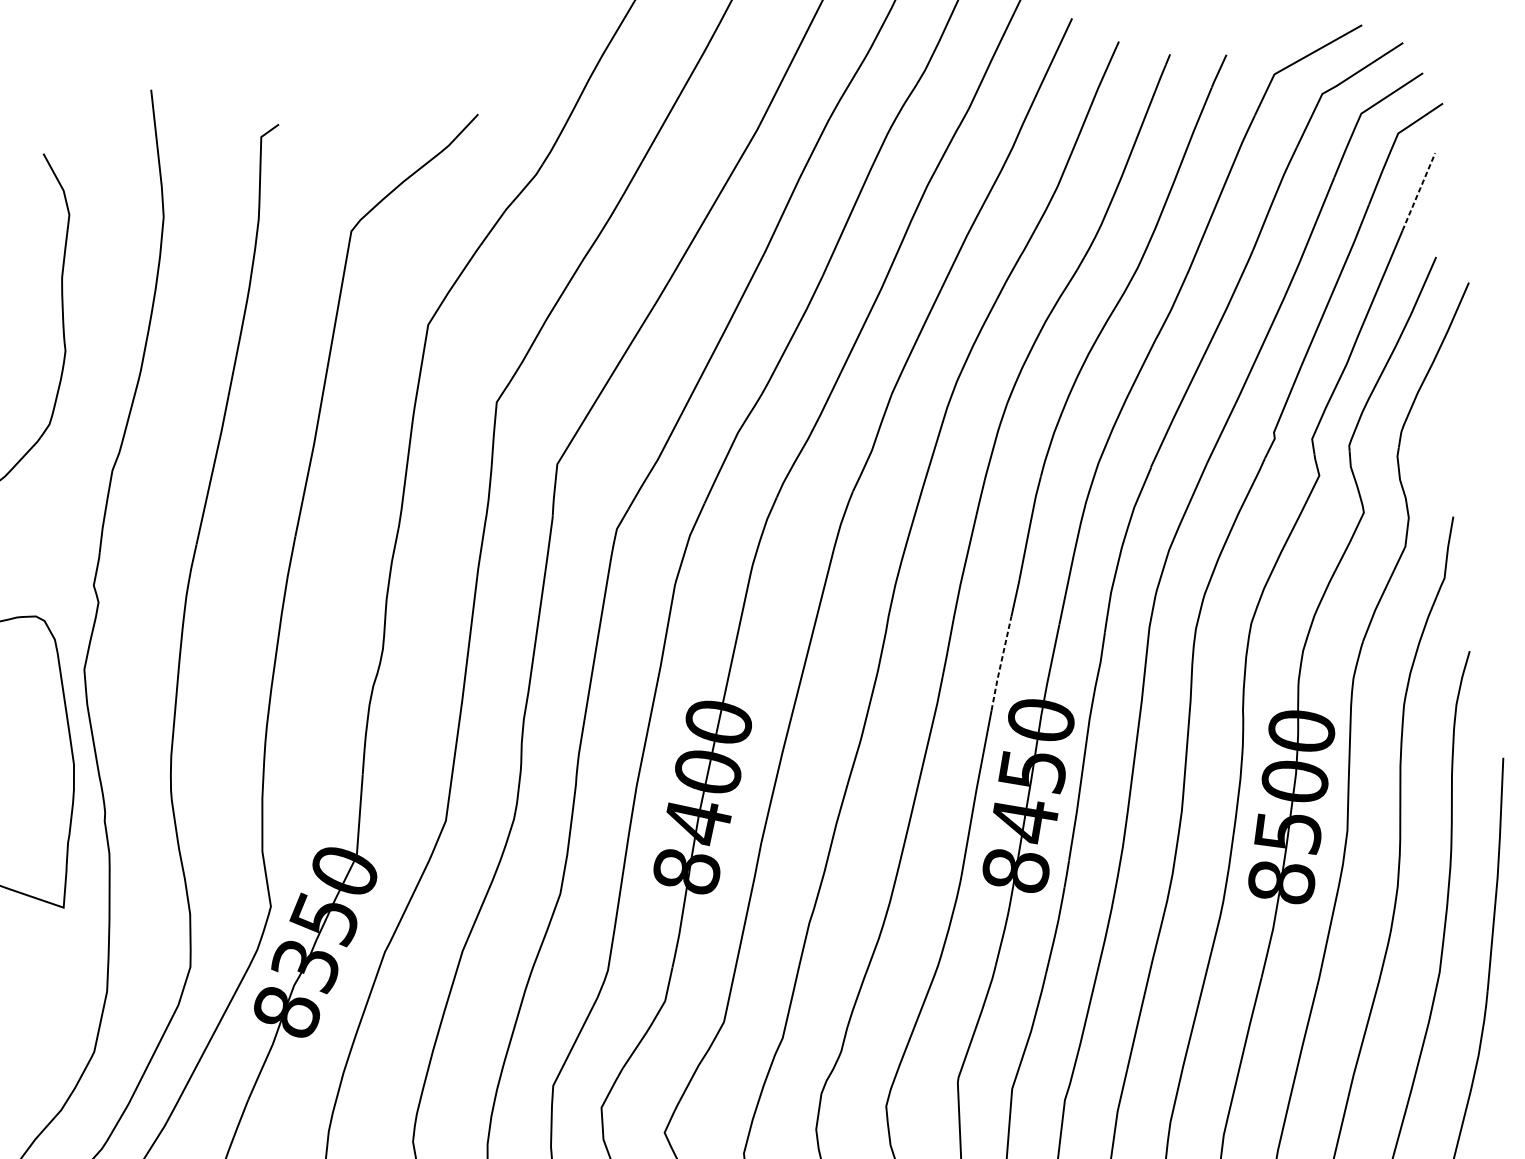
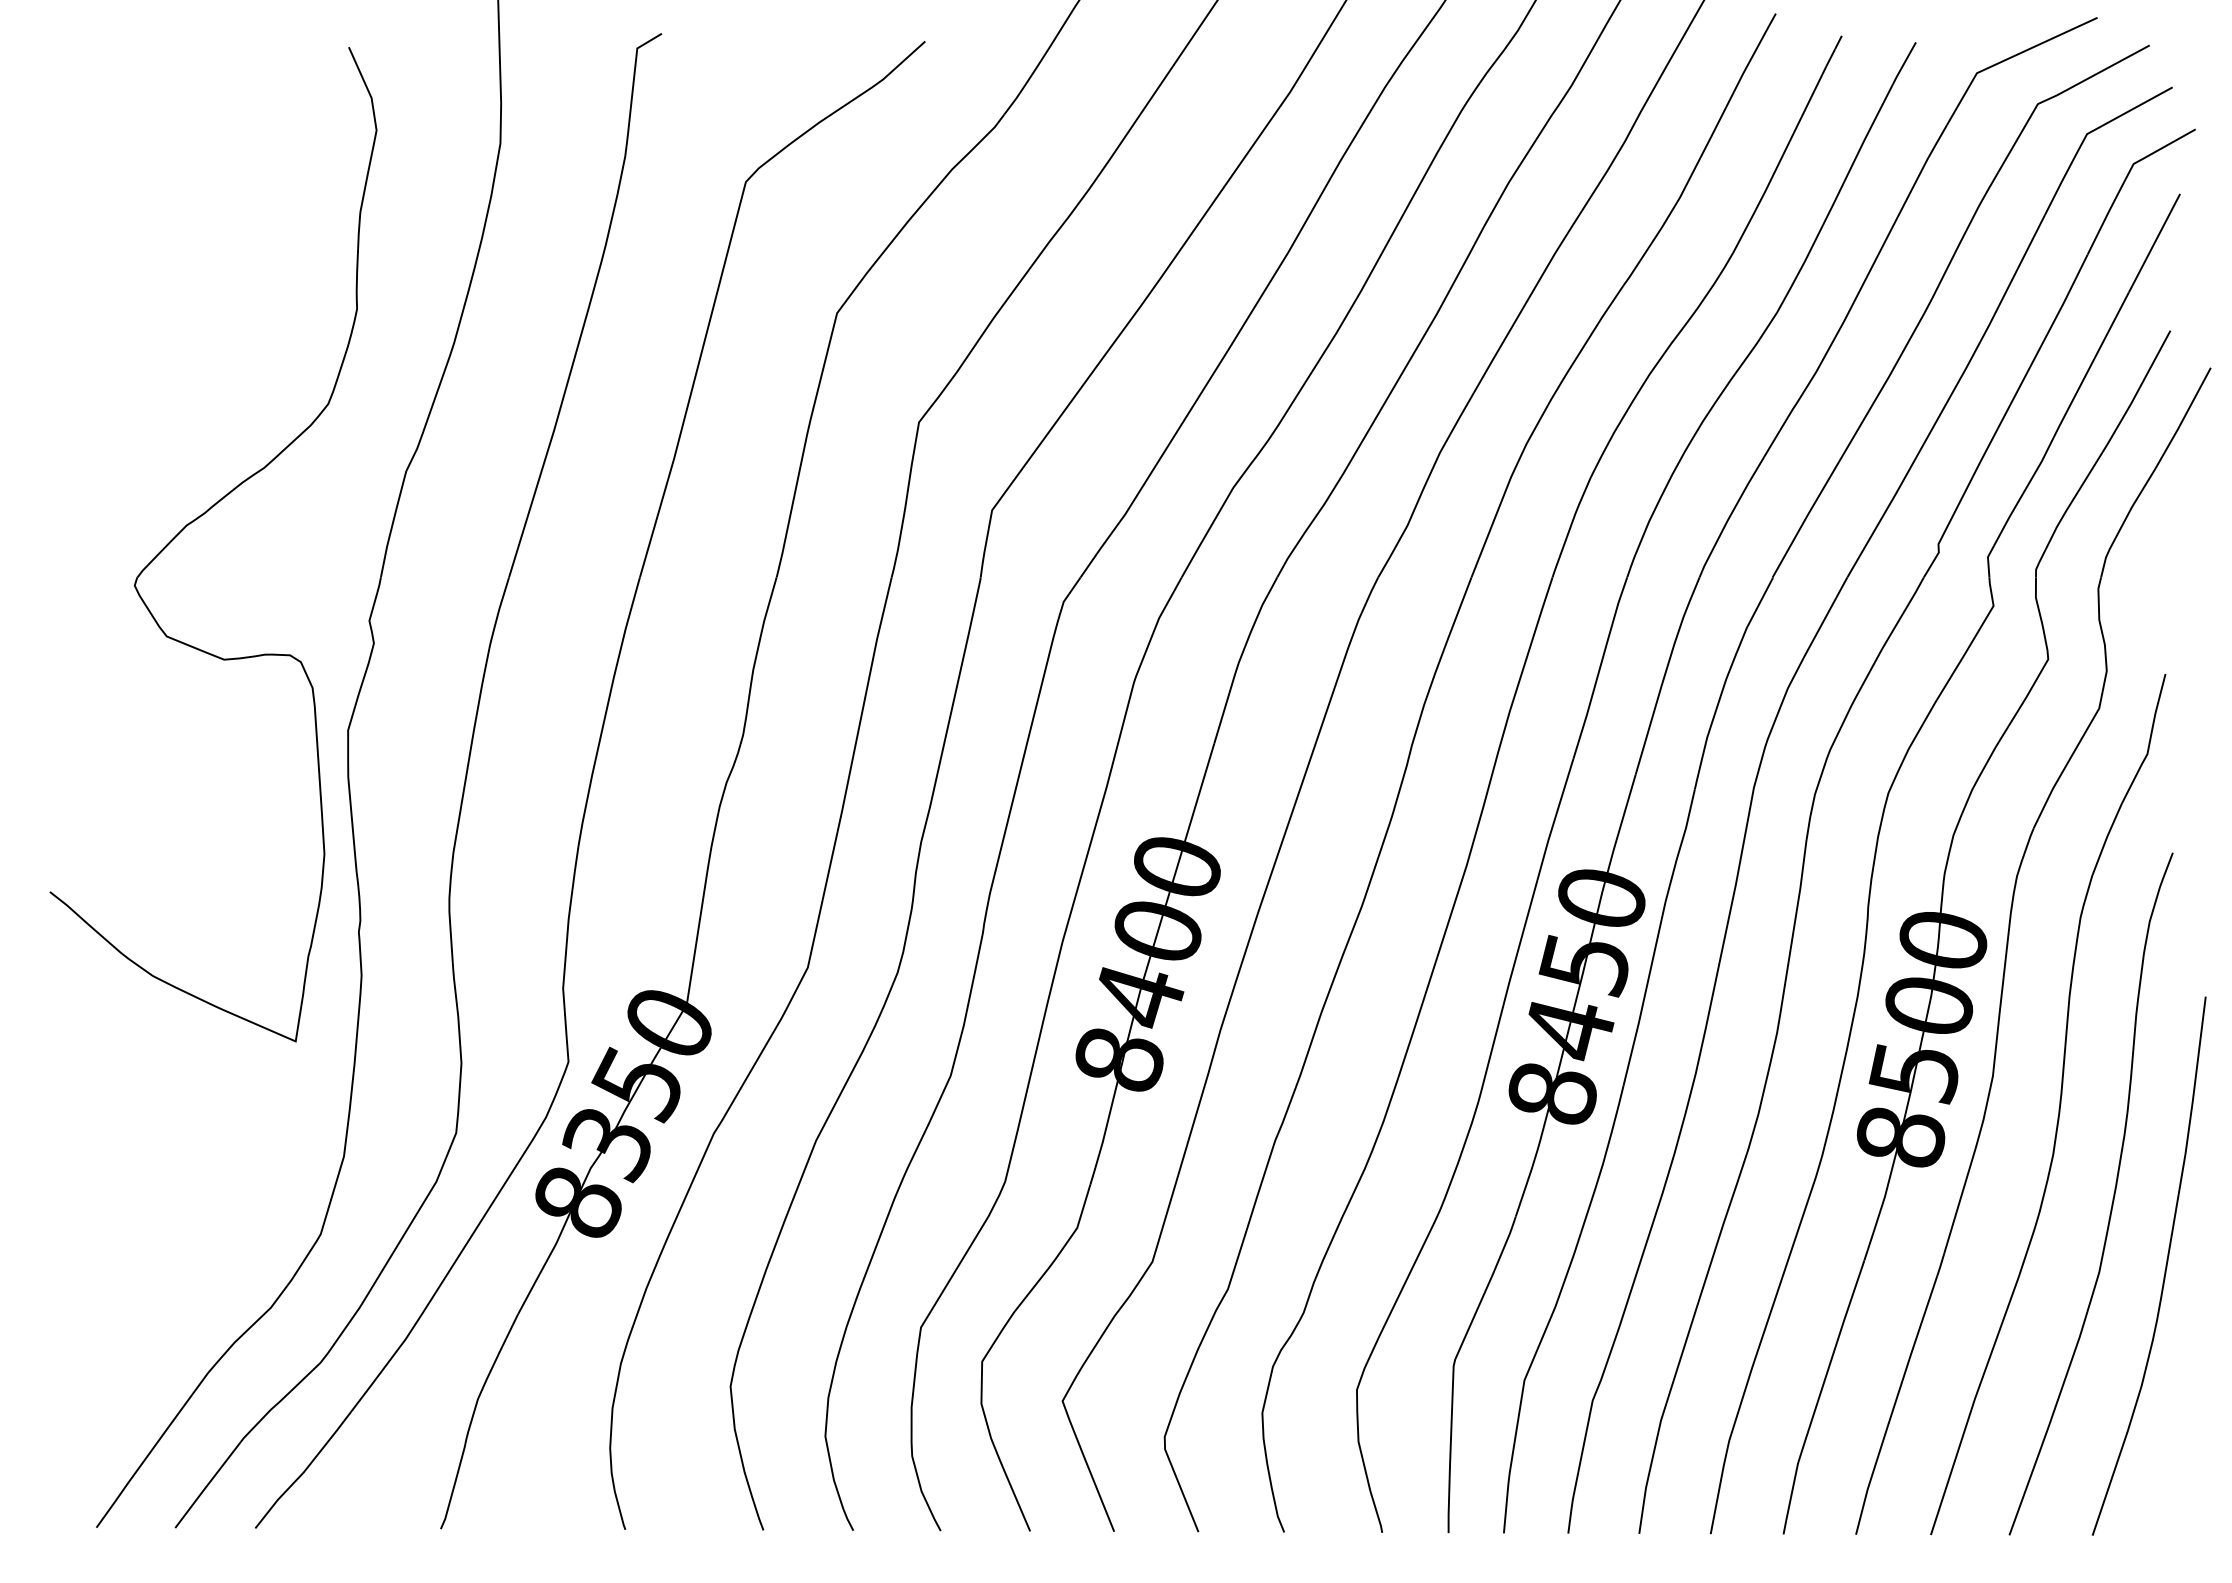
line: (1418, 192) -> (2154, 243), dashed -> solid
line: (1000, 663) -> (1554, 819), dashed -> solid

